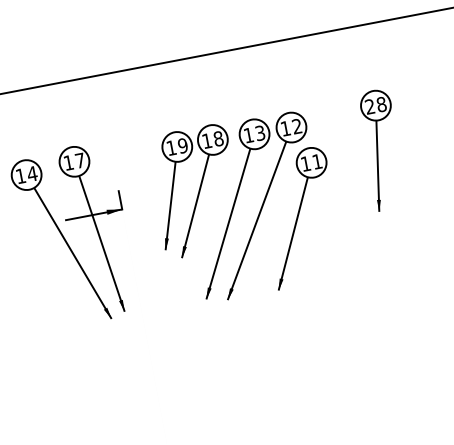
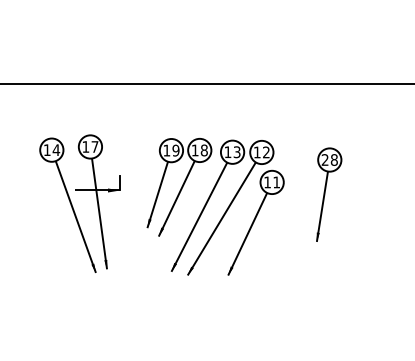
part: (383, 149) -> (329, 194), moved

